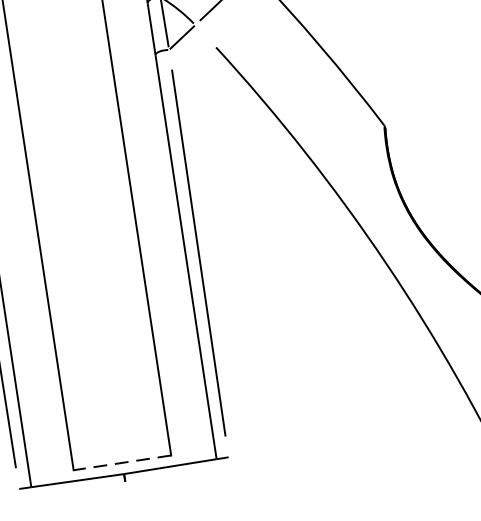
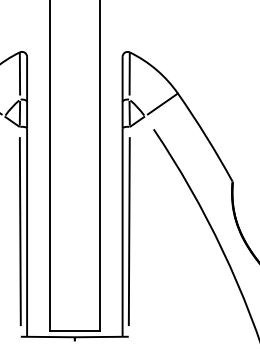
line: (121, 463) -> (74, 331), dashed -> solid

